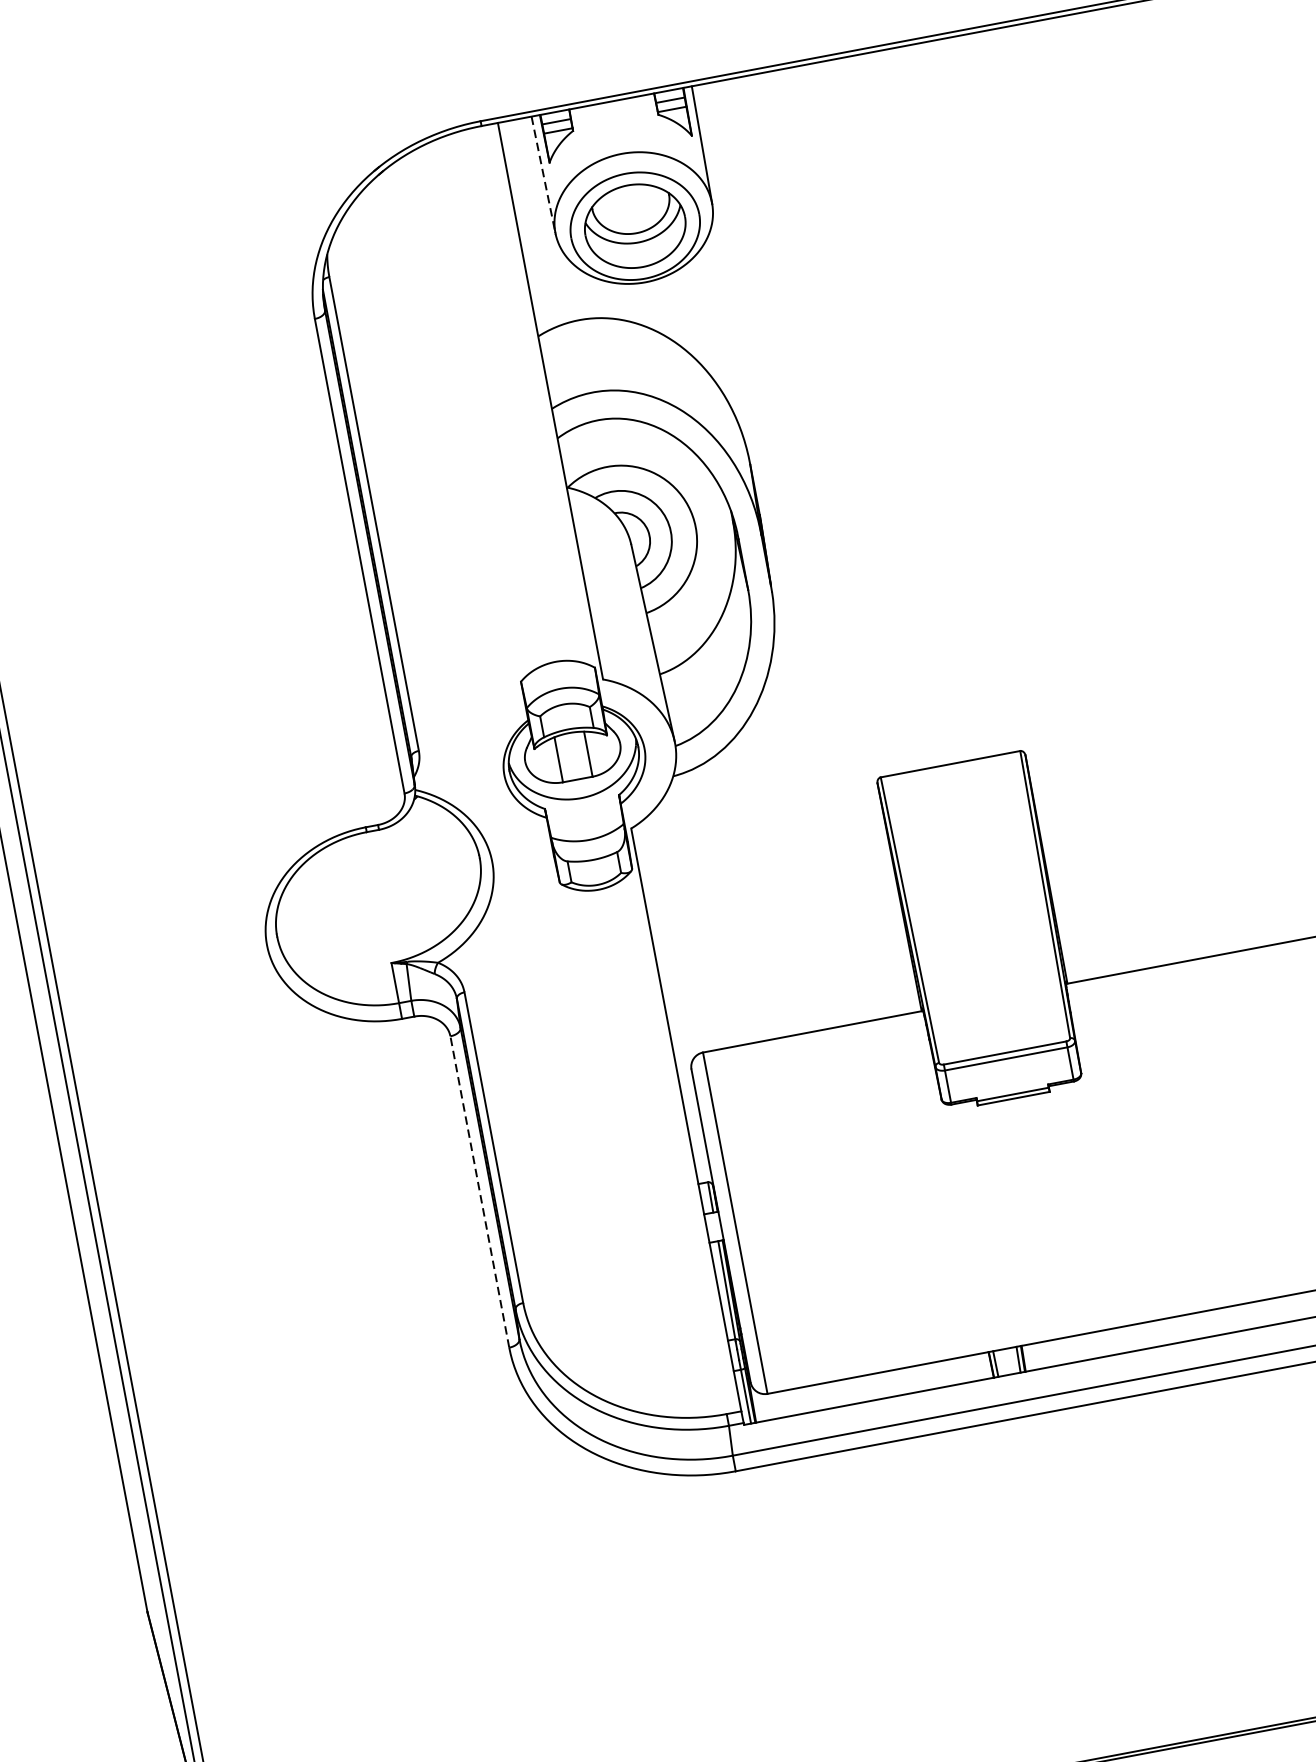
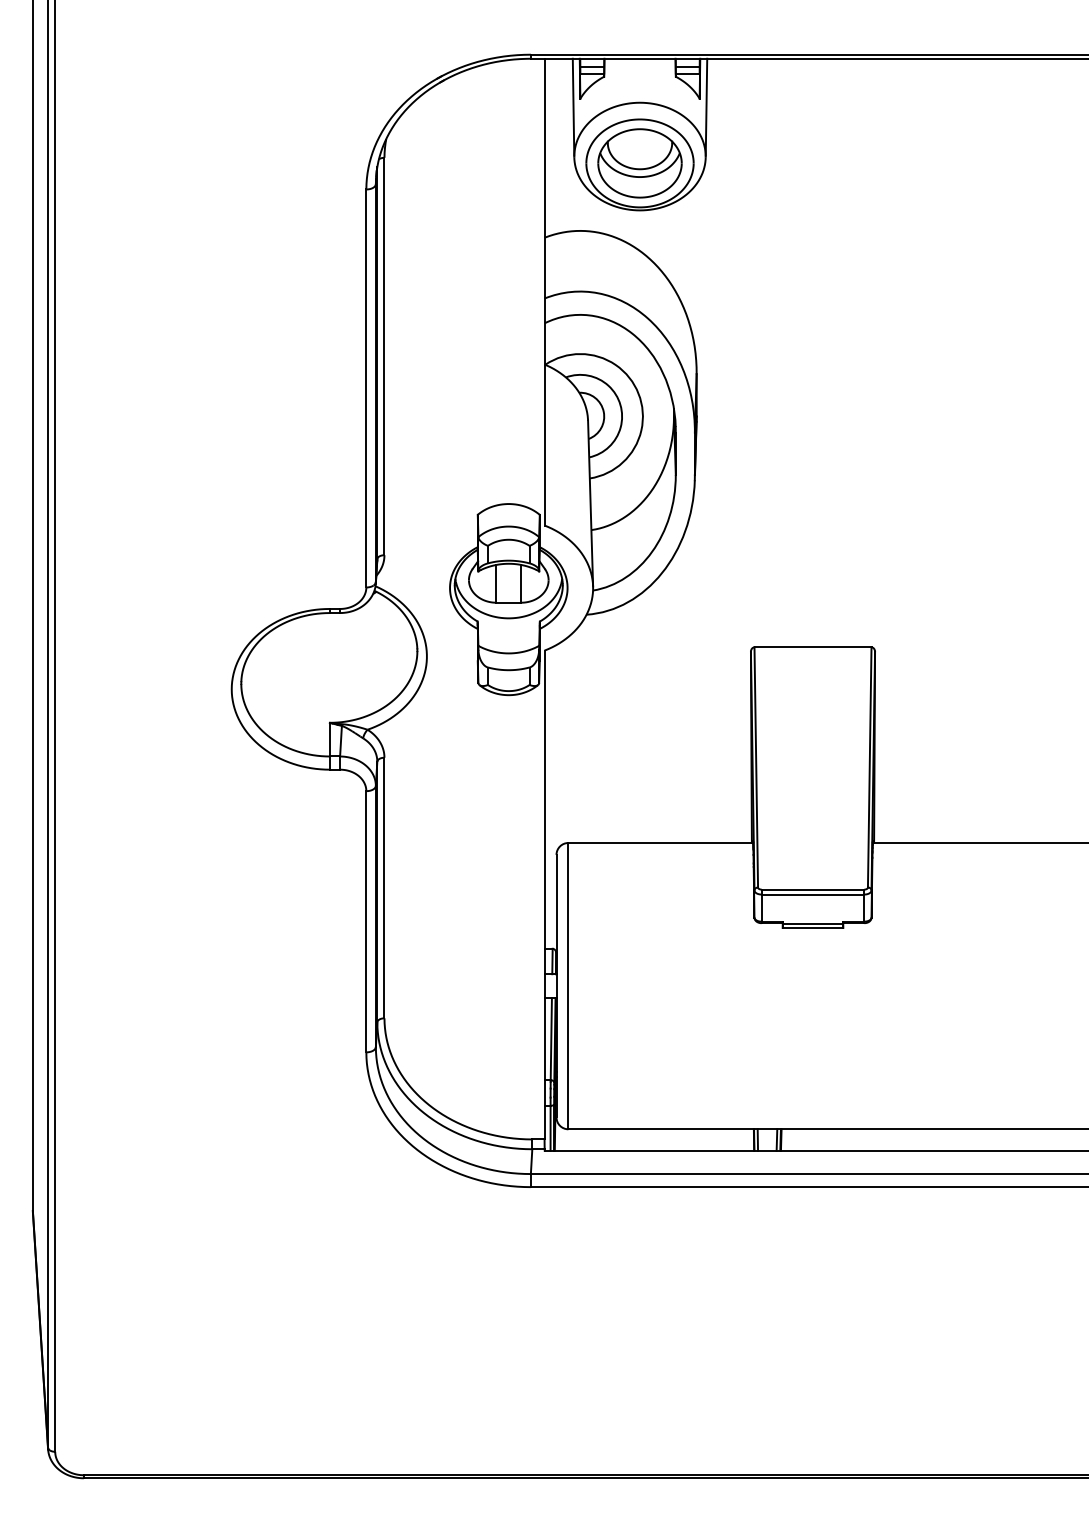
line: (543, 174) -> (573, 107), dashed -> solid
line: (479, 1191) -> (366, 921), dashed -> solid

